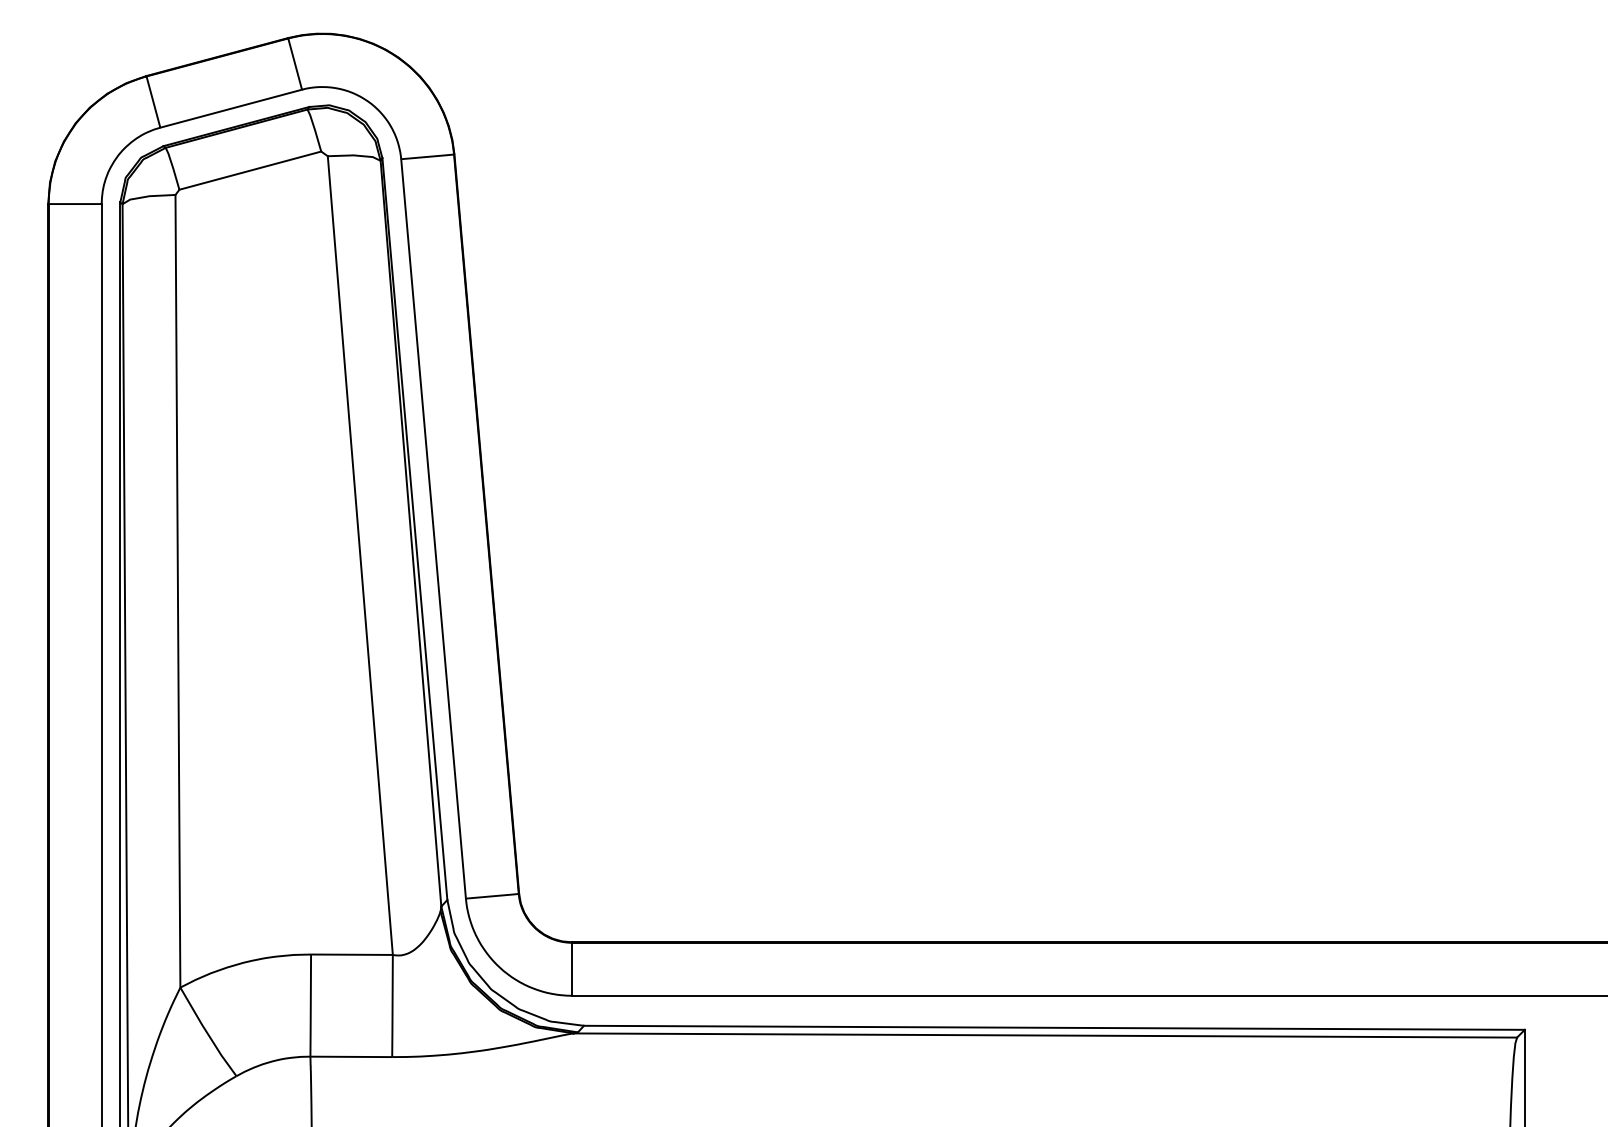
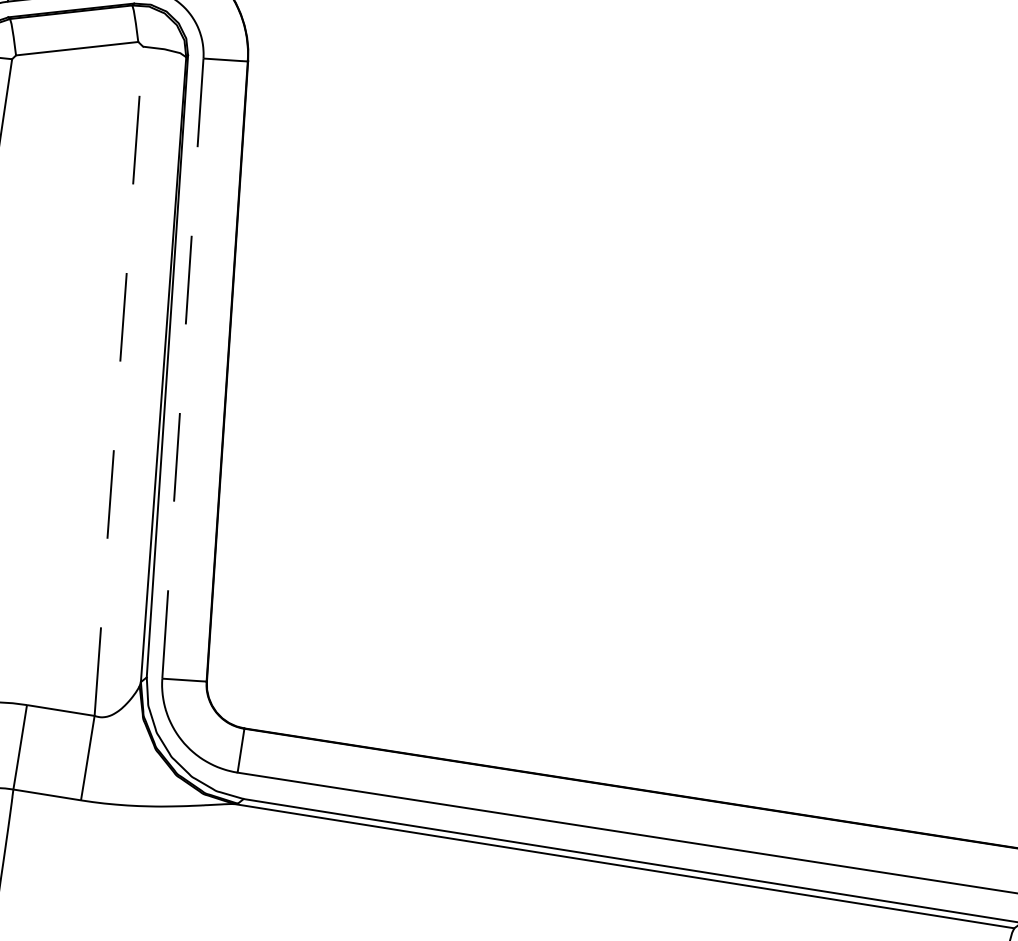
line: (433, 529) -> (182, 369), solid -> dashed
line: (360, 555) -> (119, 381), solid -> dashed

